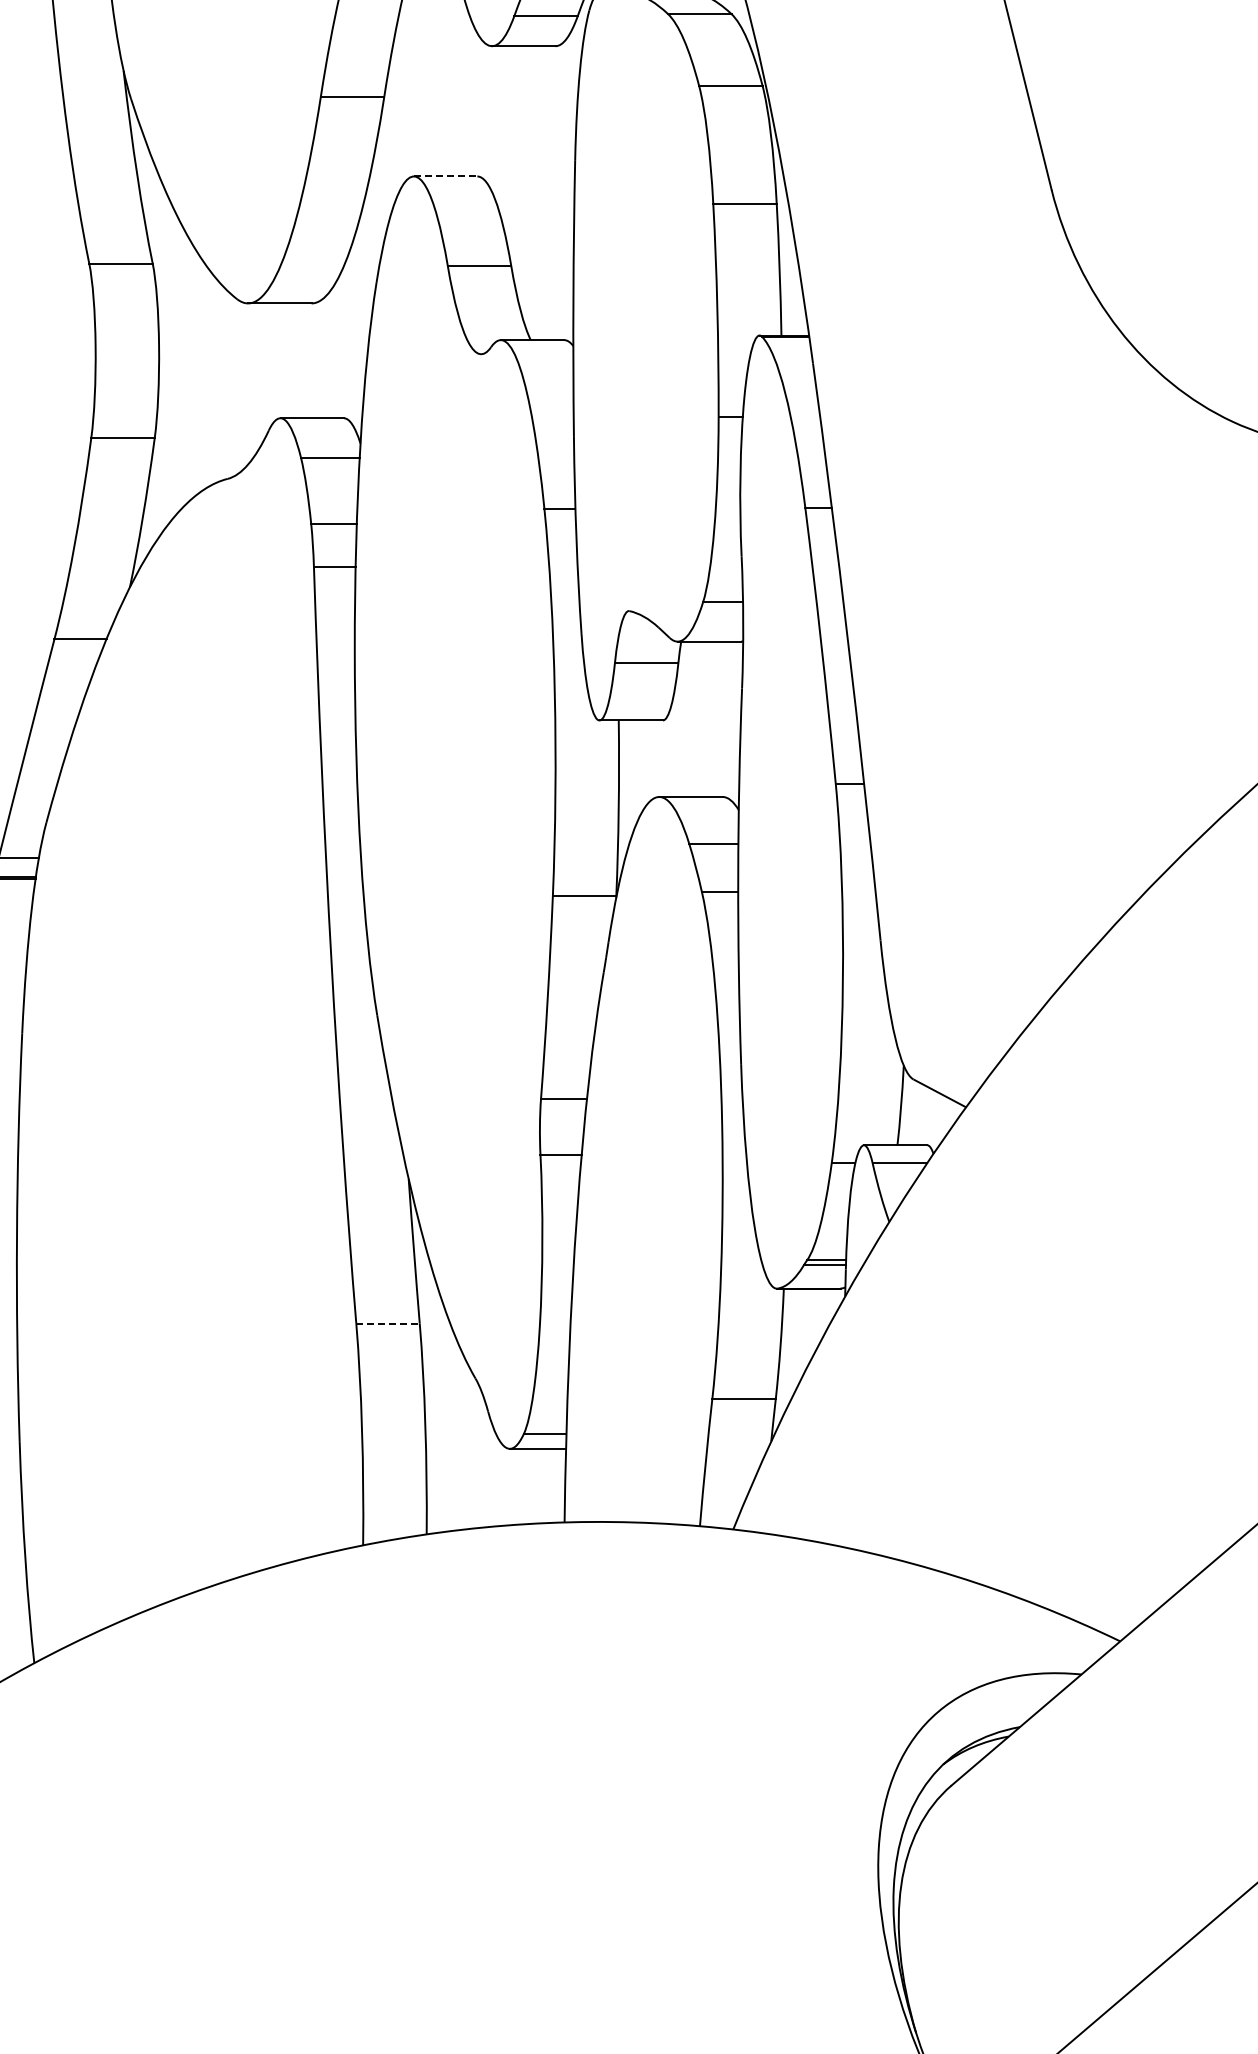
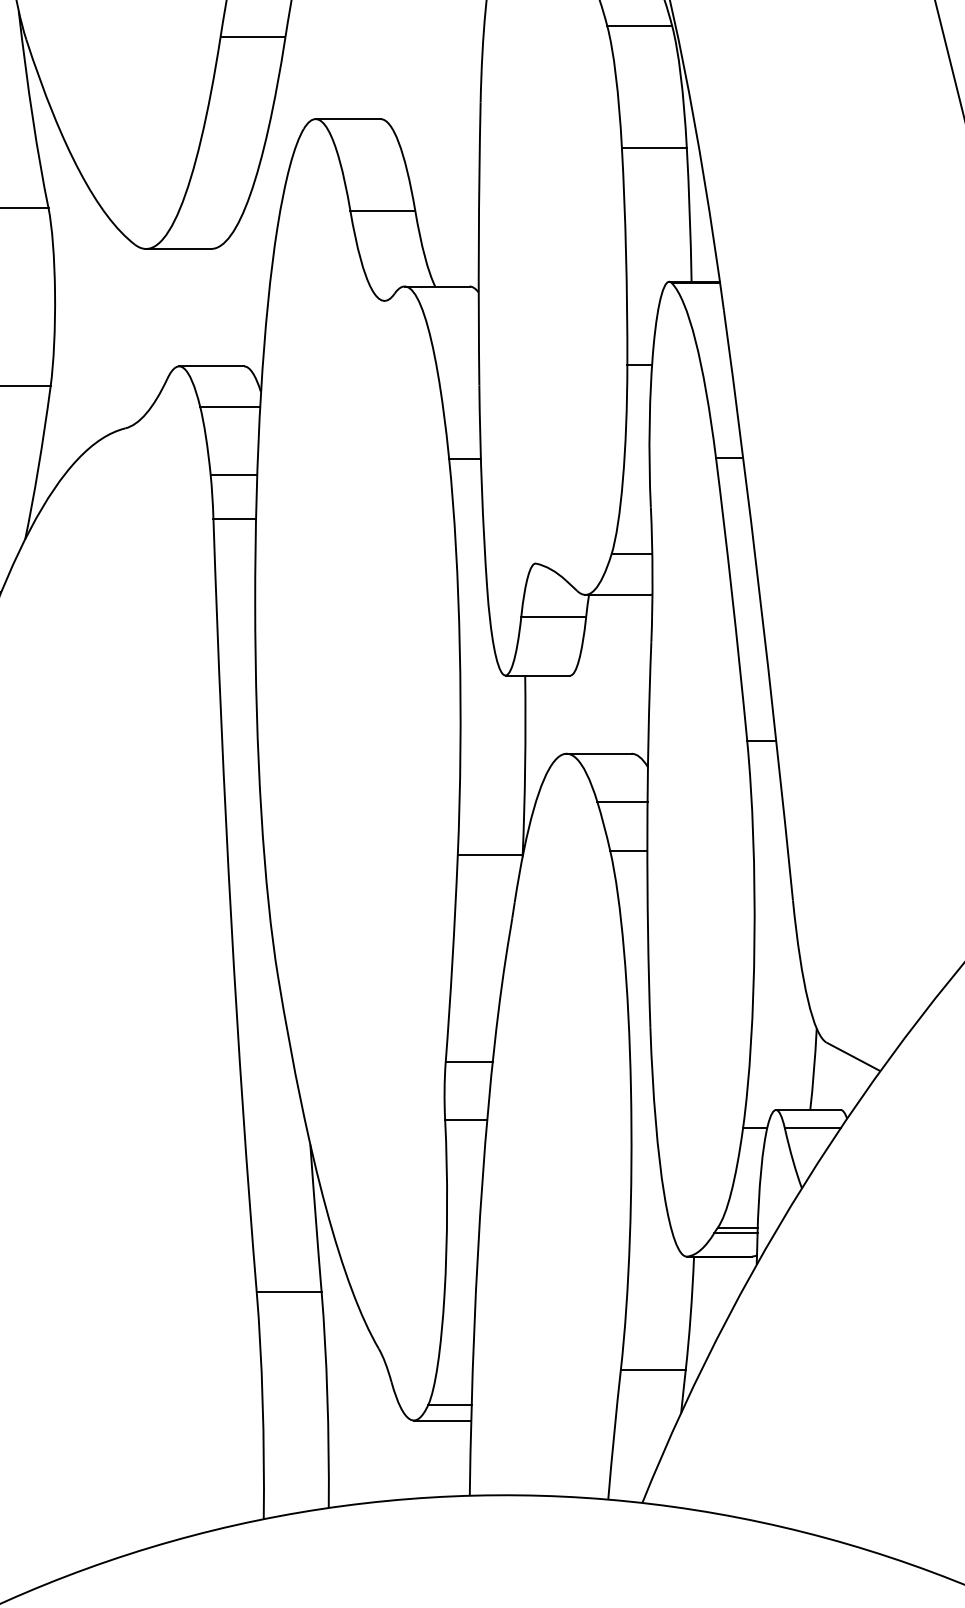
line: (445, 176) -> (347, 119), dashed -> solid
line: (388, 1323) -> (289, 1292), dashed -> solid

